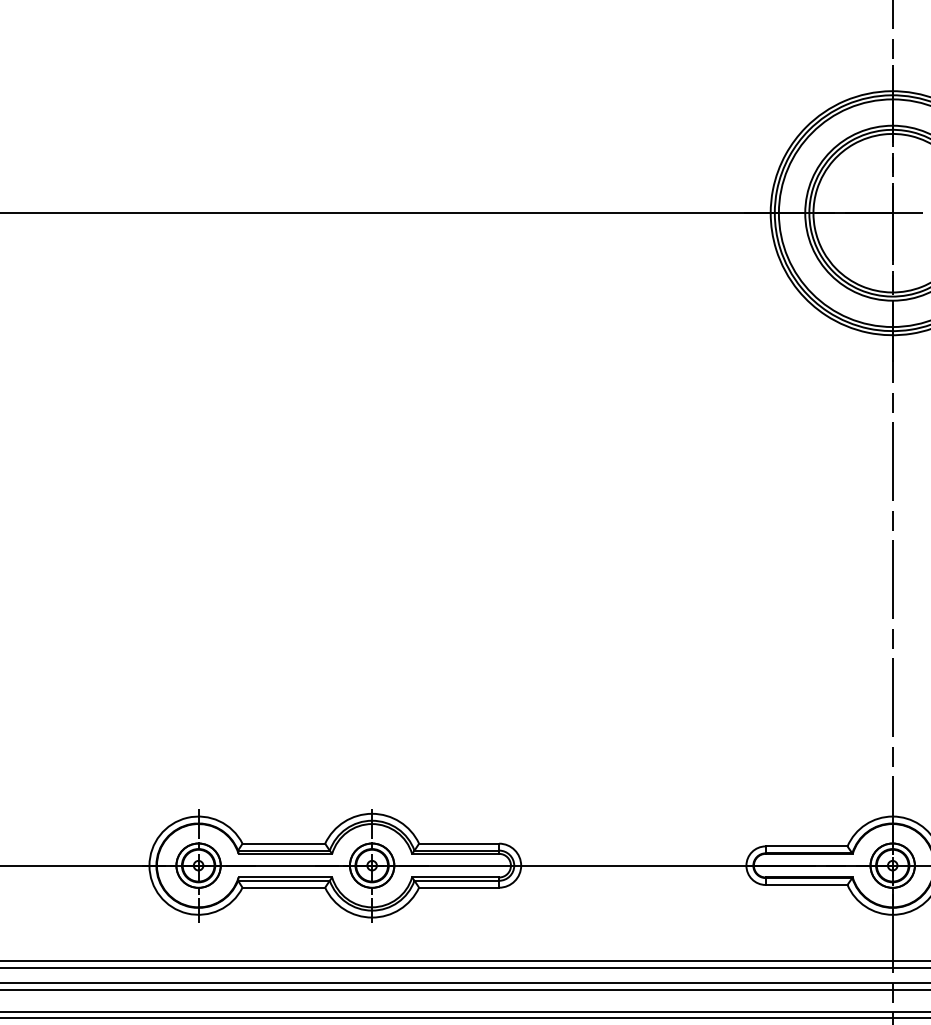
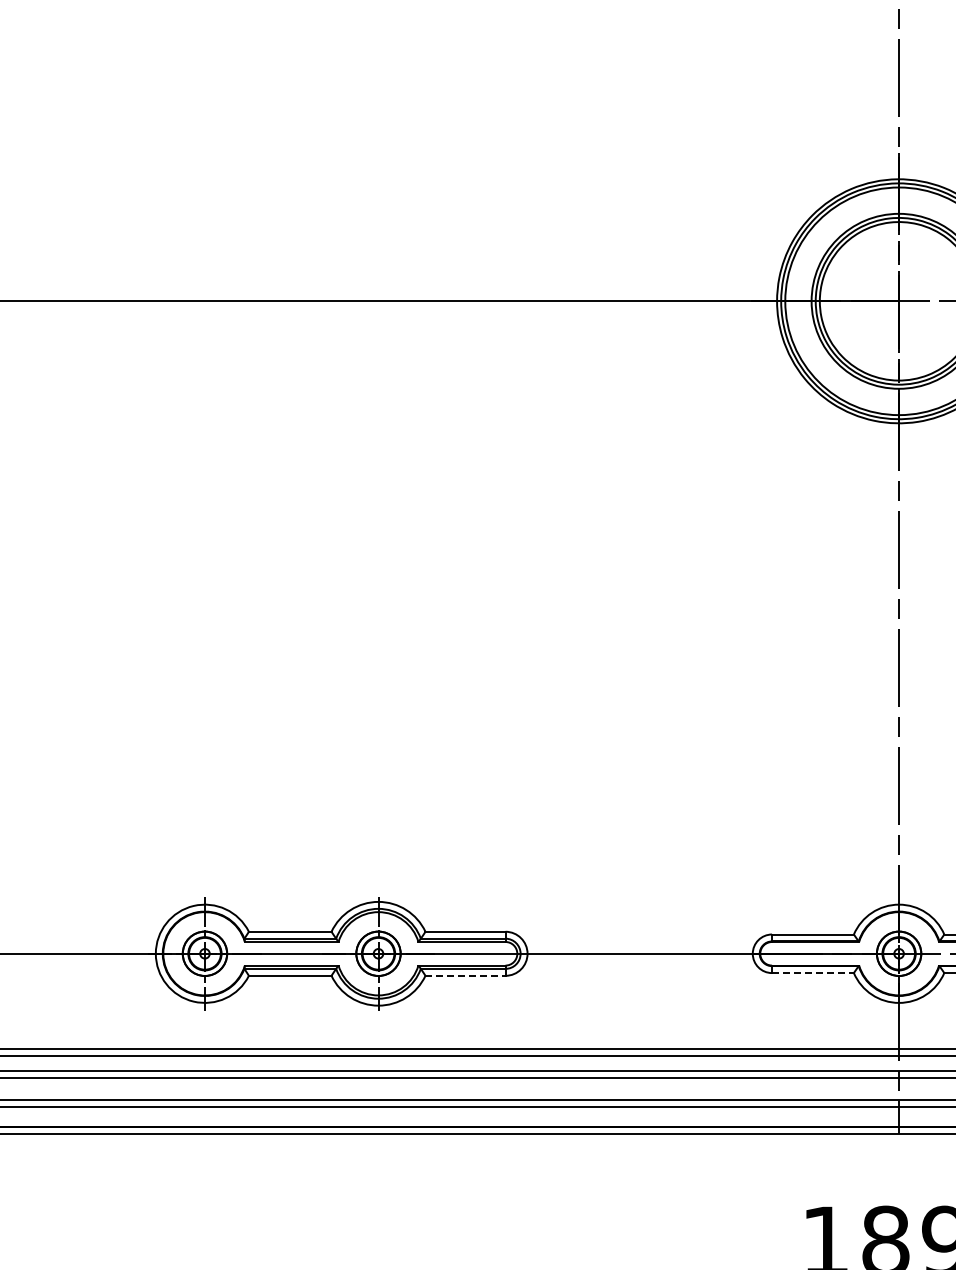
line: (806, 885) -> (812, 973), solid -> dashed
line: (460, 887) -> (466, 975), solid -> dashed

